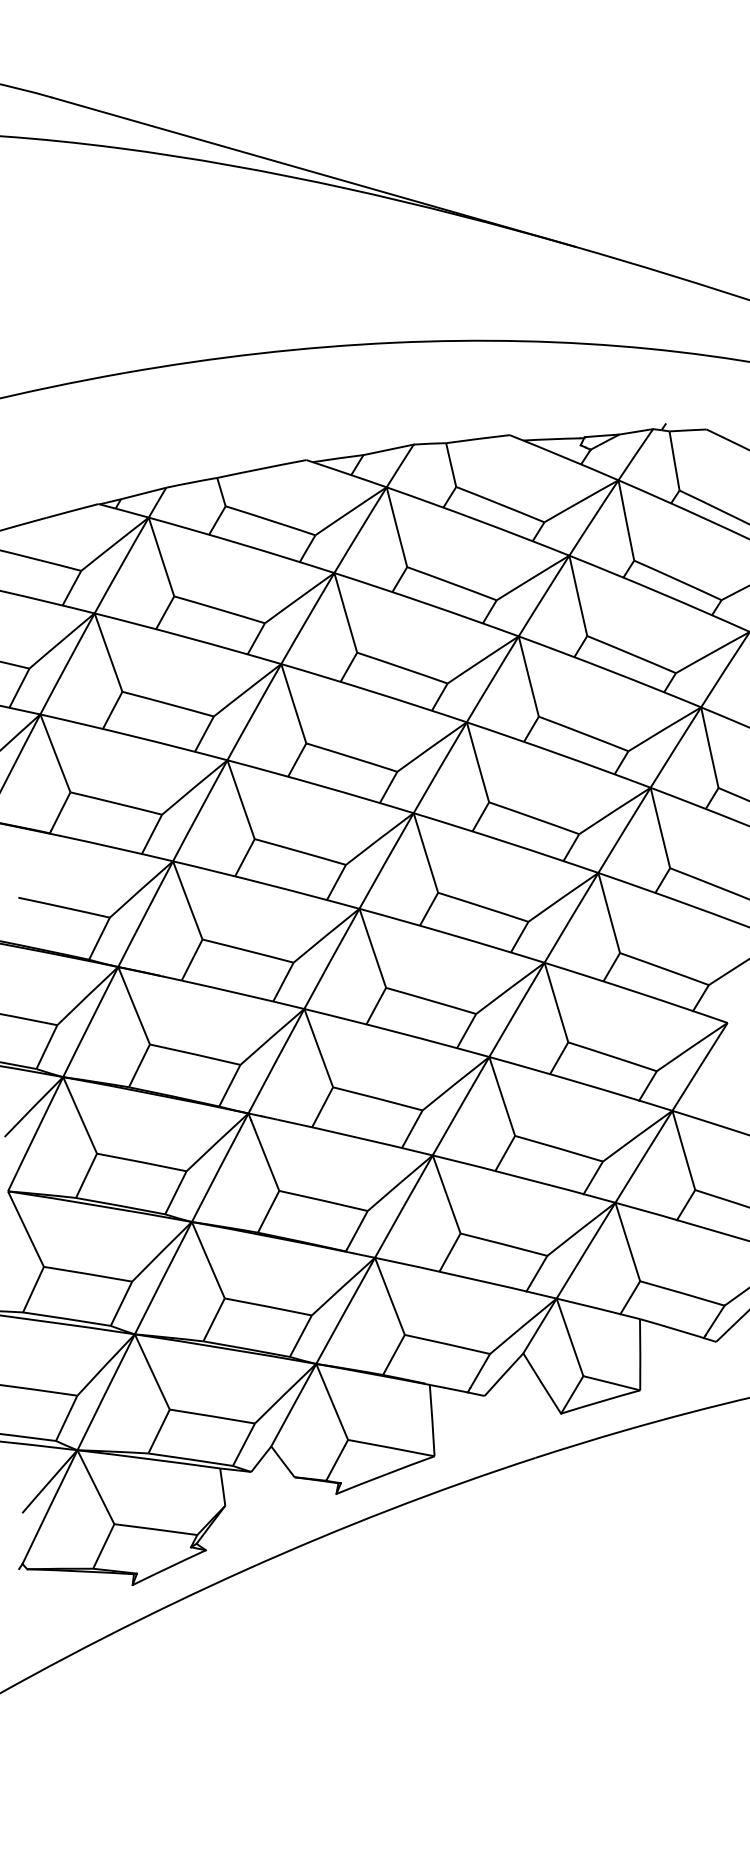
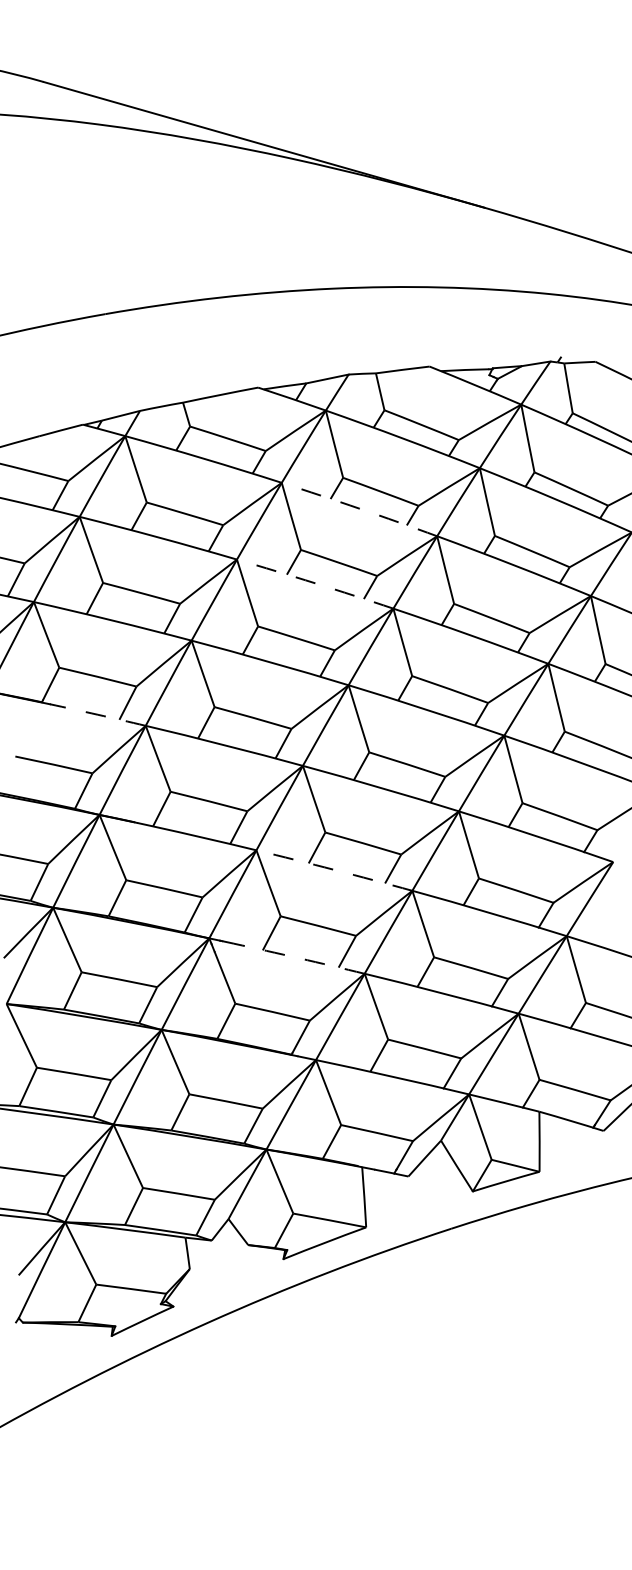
arc: (426, 603) -> (359, 508), solid -> dashed
arc: (374, 692) -> (315, 583), solid -> dashed
arc: (115, 847) -> (97, 714), solid -> dashed
arc: (396, 1031) -> (334, 869), solid -> dashed
arc: (355, 1137) -> (299, 958), solid -> dashed

